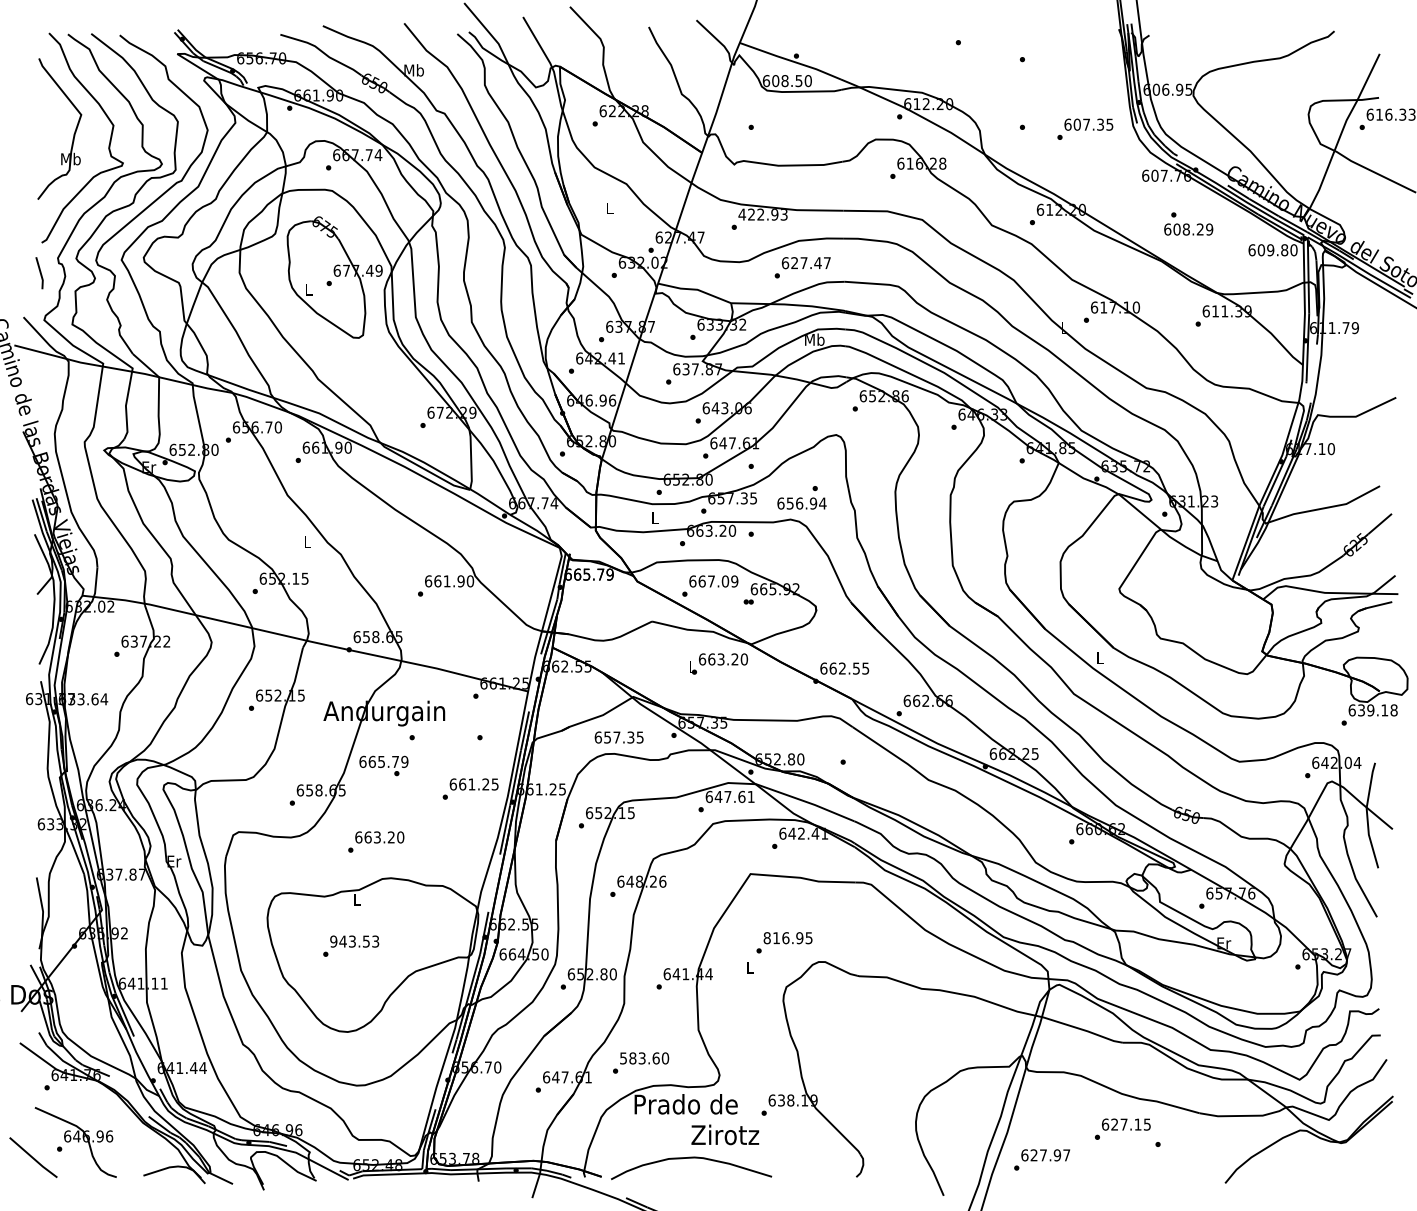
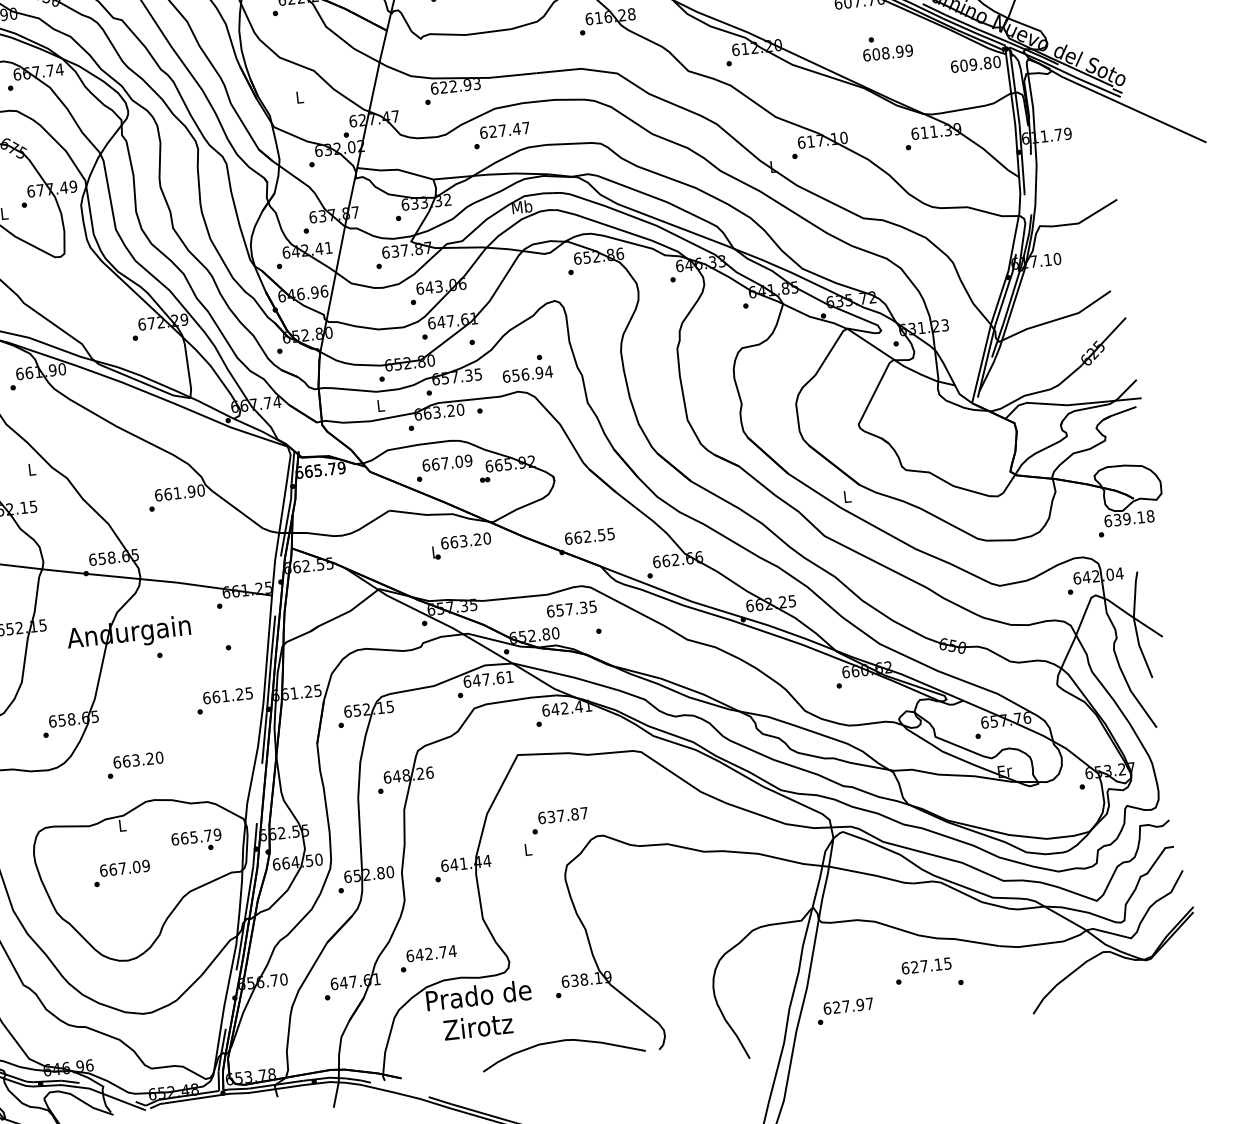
text: (742, 214) -> (434, 88), 422.93 -> 622.93
text: (1199, 229) -> (899, 51), 608.29 -> 608.99
text: (618, 737) -> (571, 609), moved
text: (383, 765) -> (196, 840), moved
text: (787, 938) -> (562, 816), 816.95 -> 637.87
text: (354, 941) -> (124, 868), 943.53 -> 667.09
text: (644, 1058) -> (431, 953), 583.60 -> 642.74
text: (725, 1134) -> (478, 1026), moved
curve: (691, 1158) -> (562, 1041), moved

